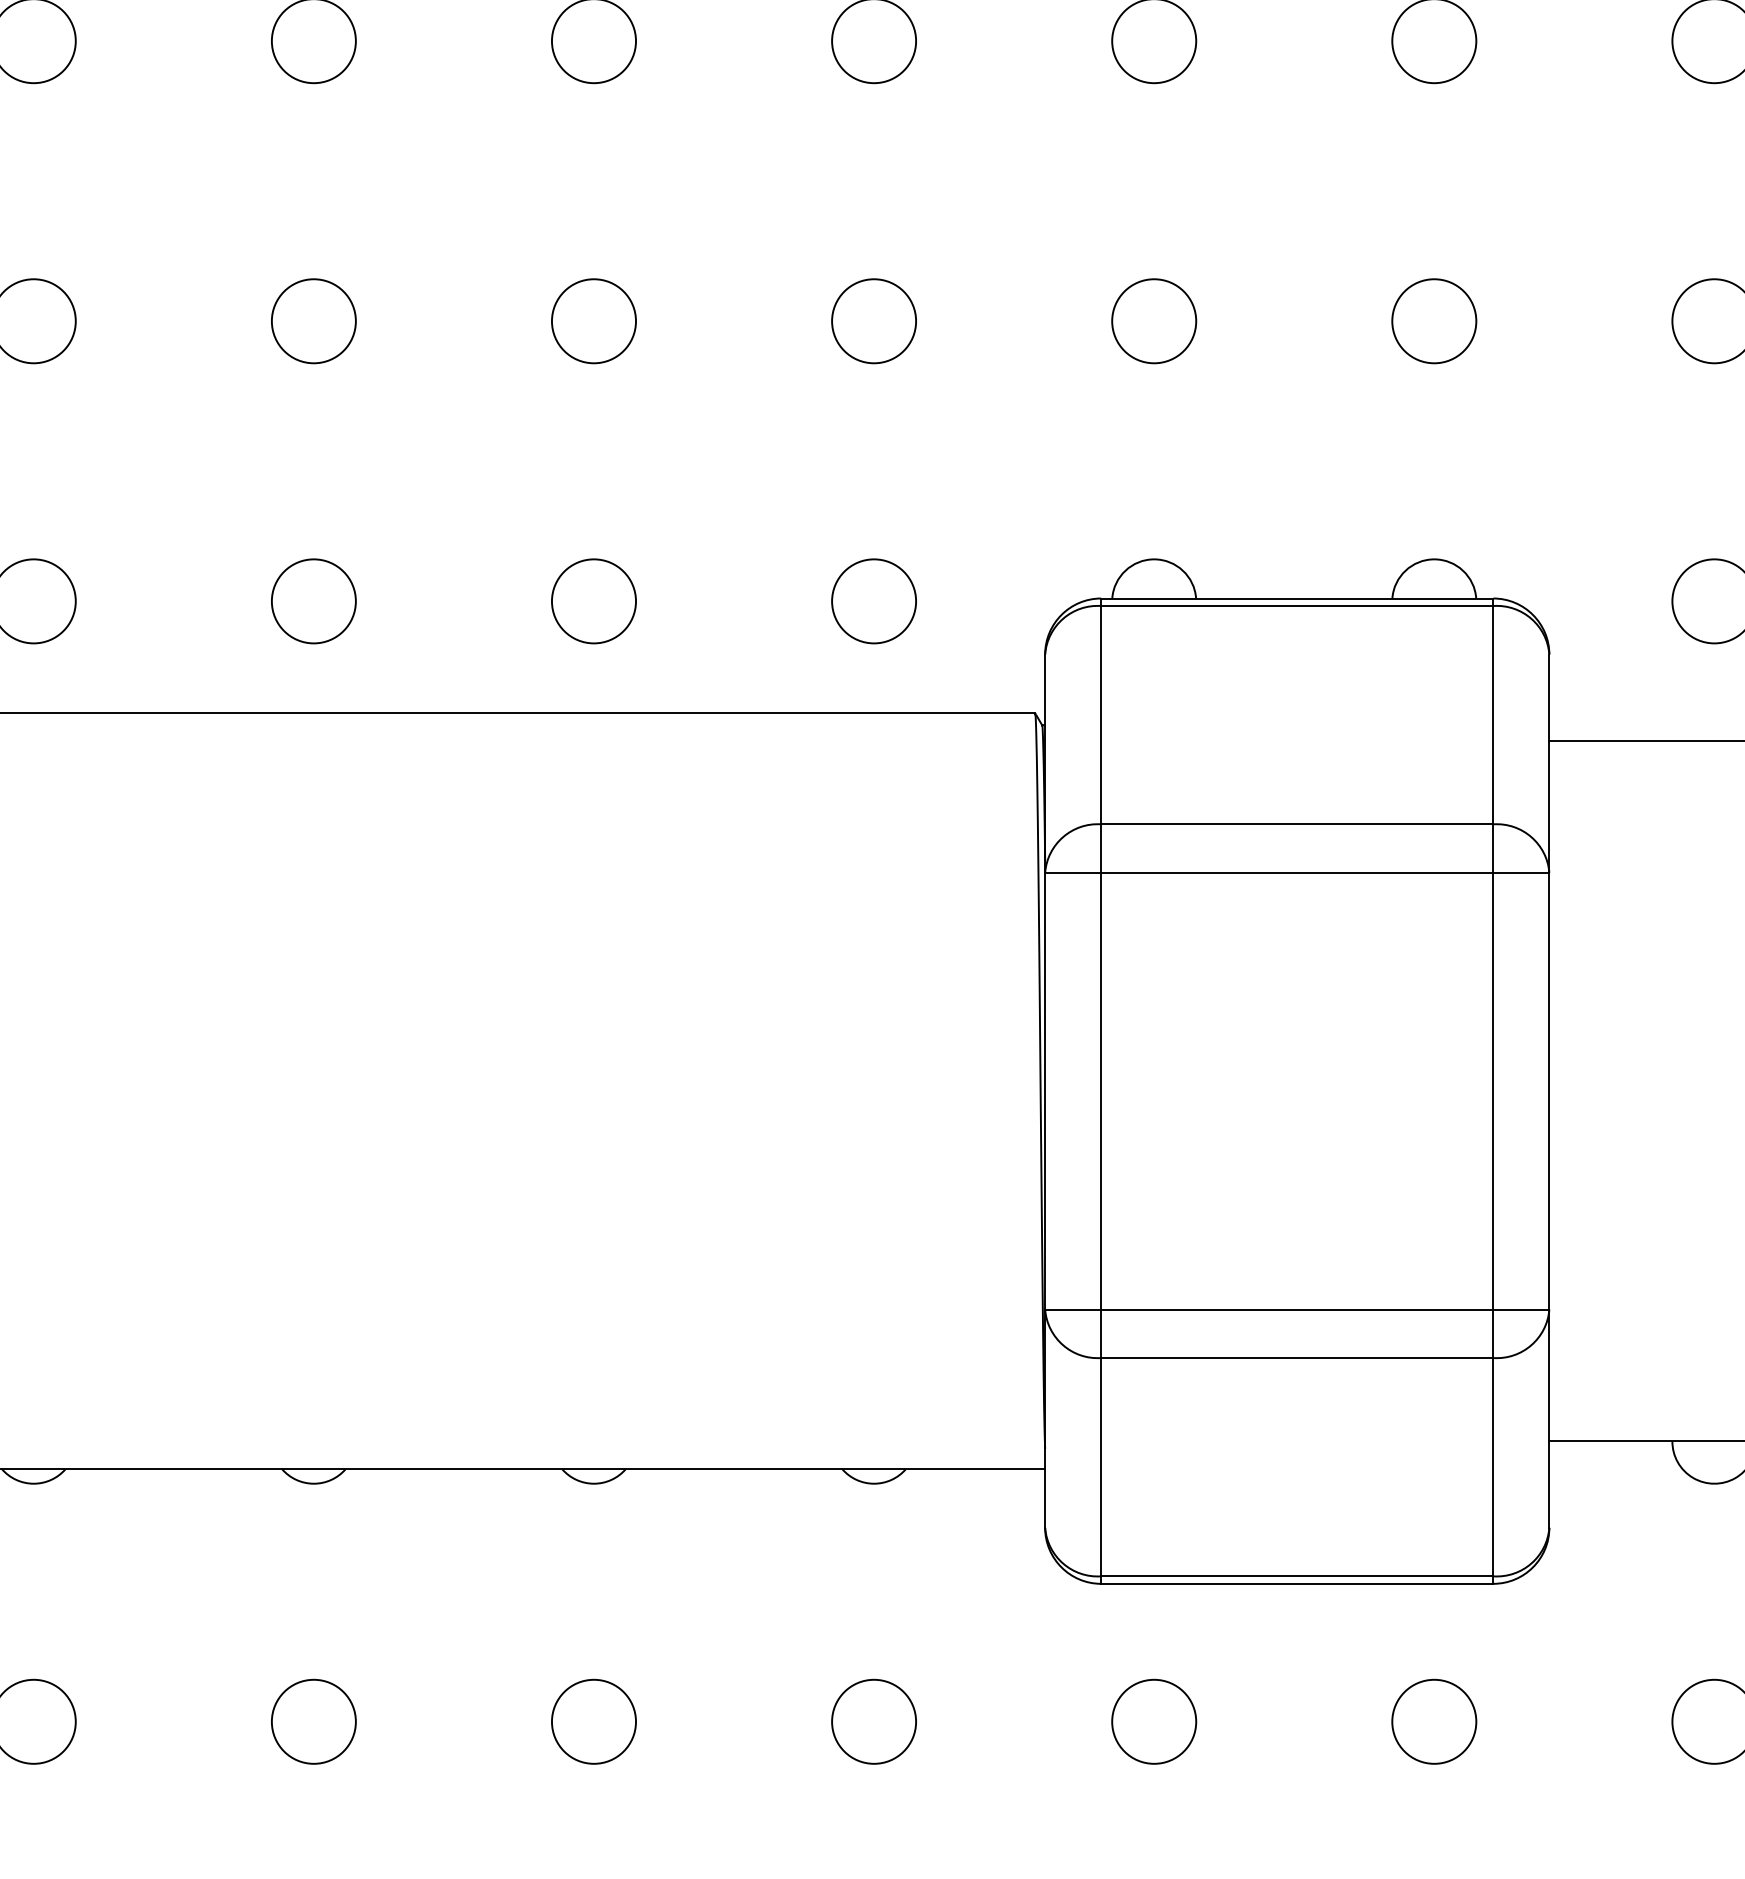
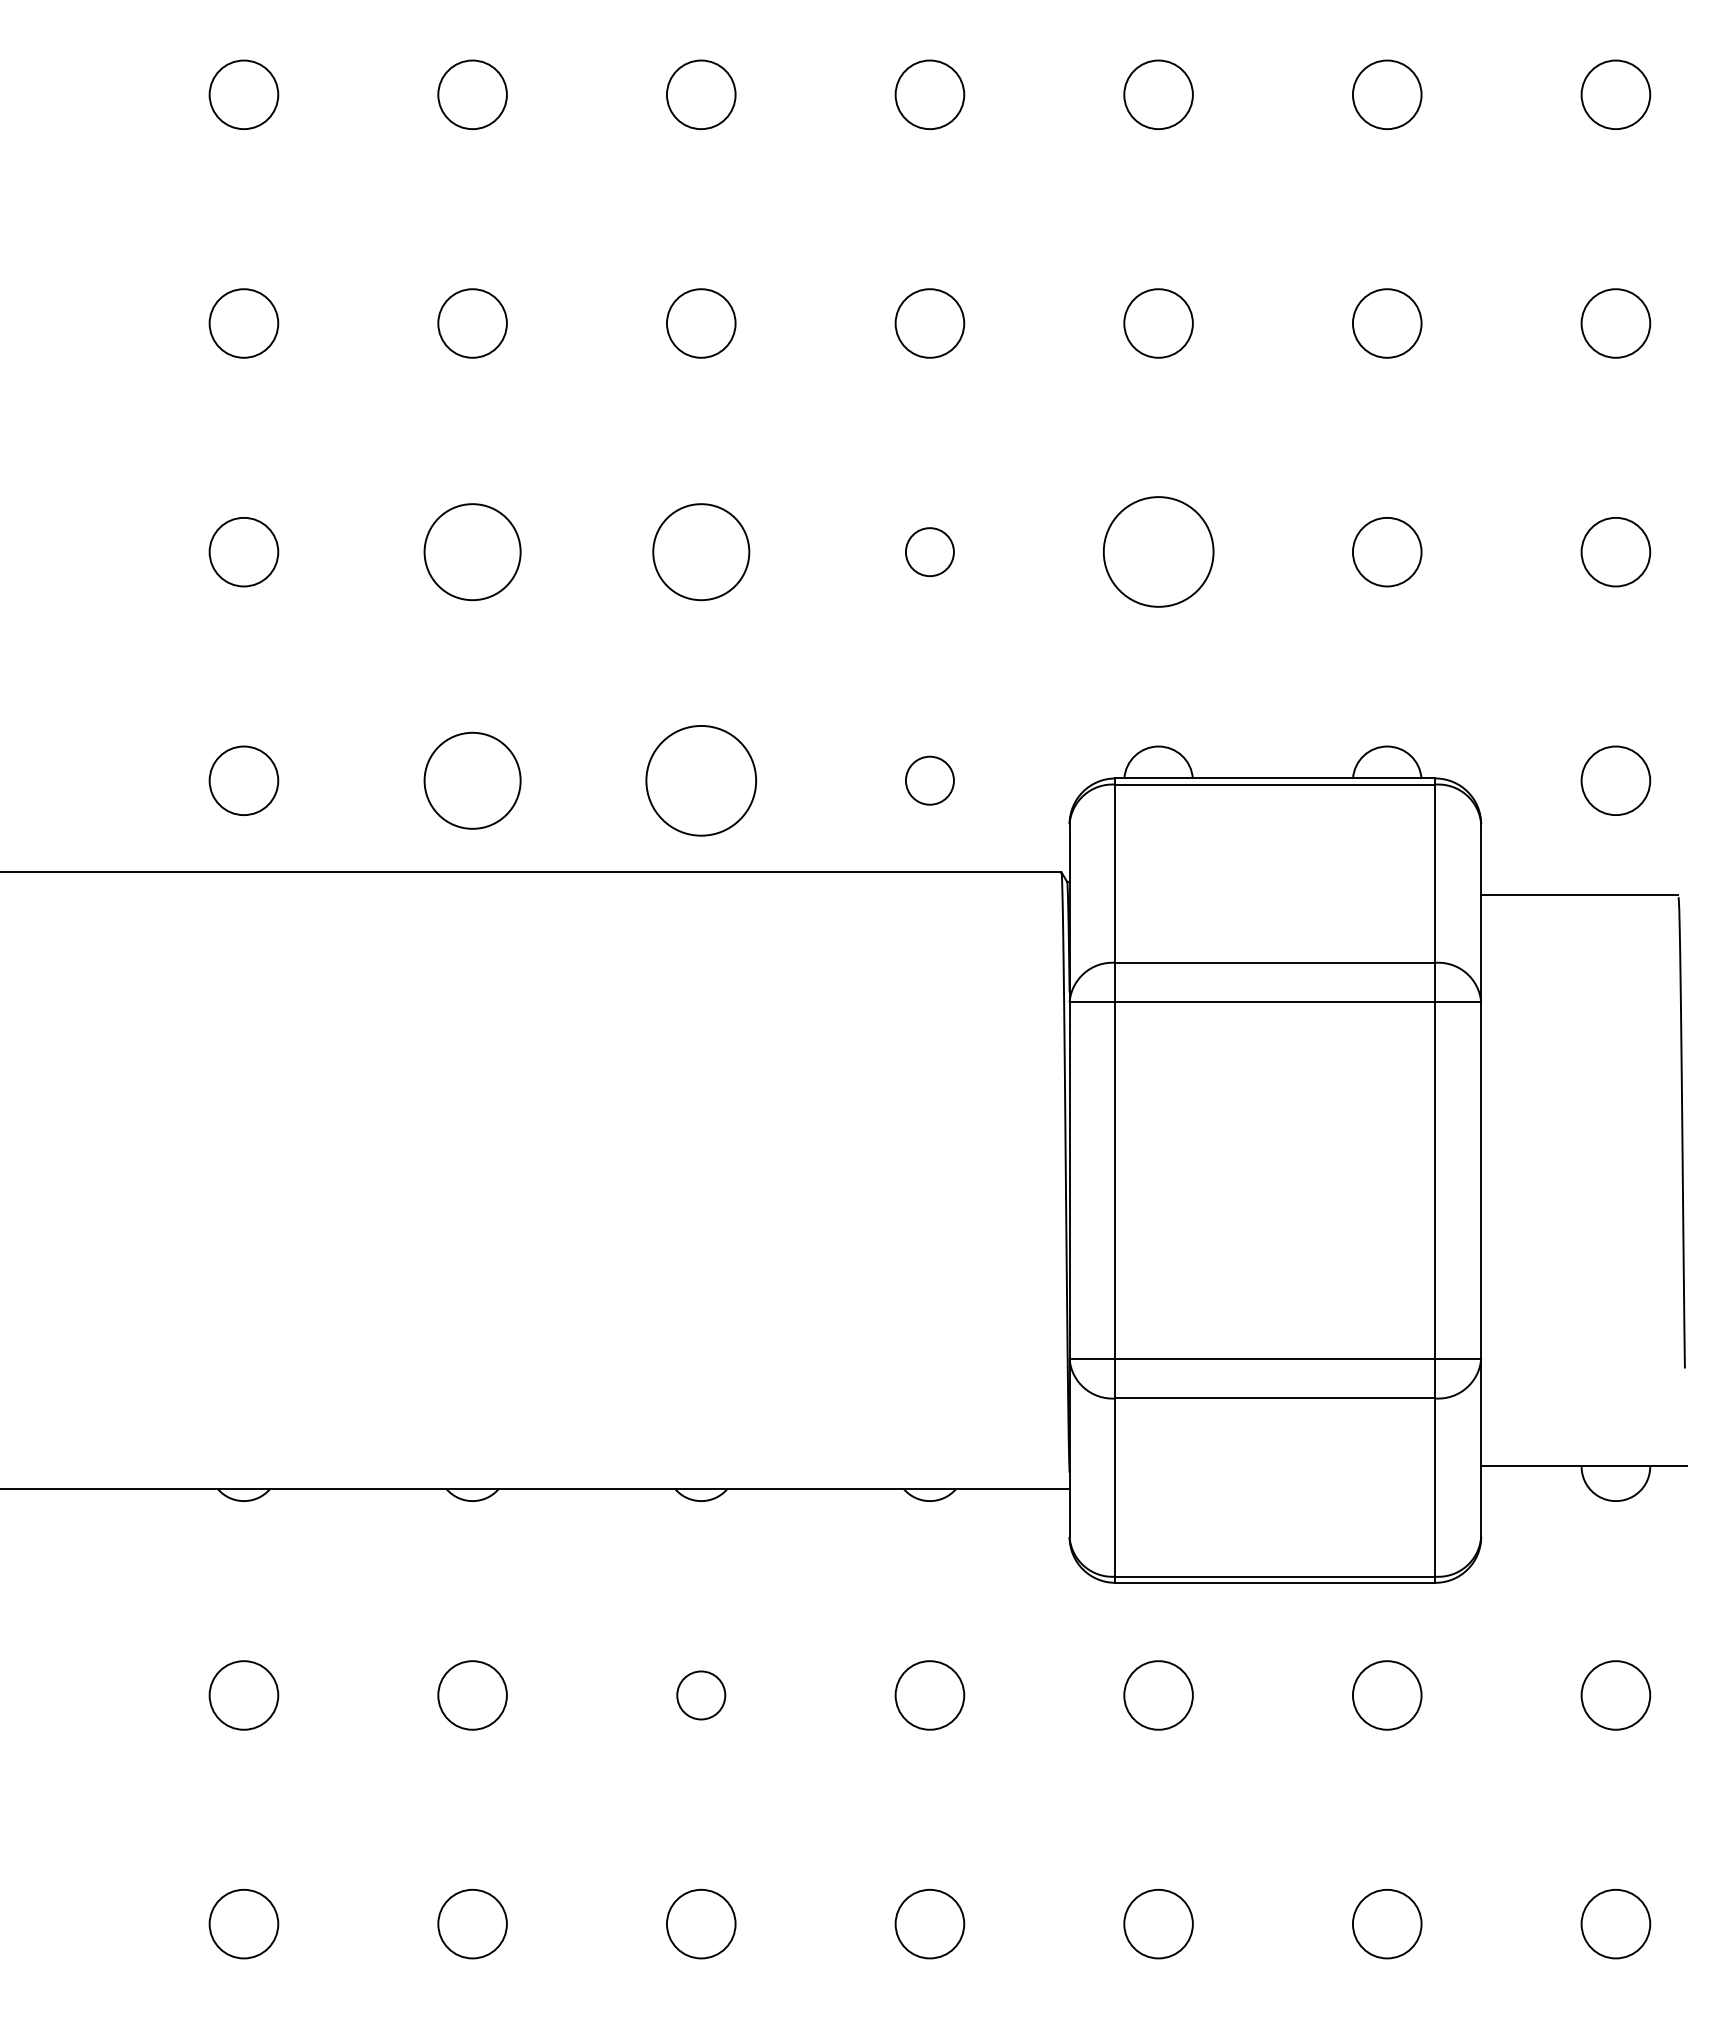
circle: (313, 320) -> (472, 551), size x1.4
circle: (593, 320) -> (700, 551), size x1.4
circle: (873, 320) -> (929, 551), size x0.7
circle: (1154, 321) -> (1158, 552), size x1.6
circle: (313, 600) -> (472, 780), size x1.4
circle: (593, 600) -> (700, 780), size x1.6
circle: (873, 600) -> (929, 780), size x0.7
circle: (593, 1721) -> (700, 1695), size x0.7

